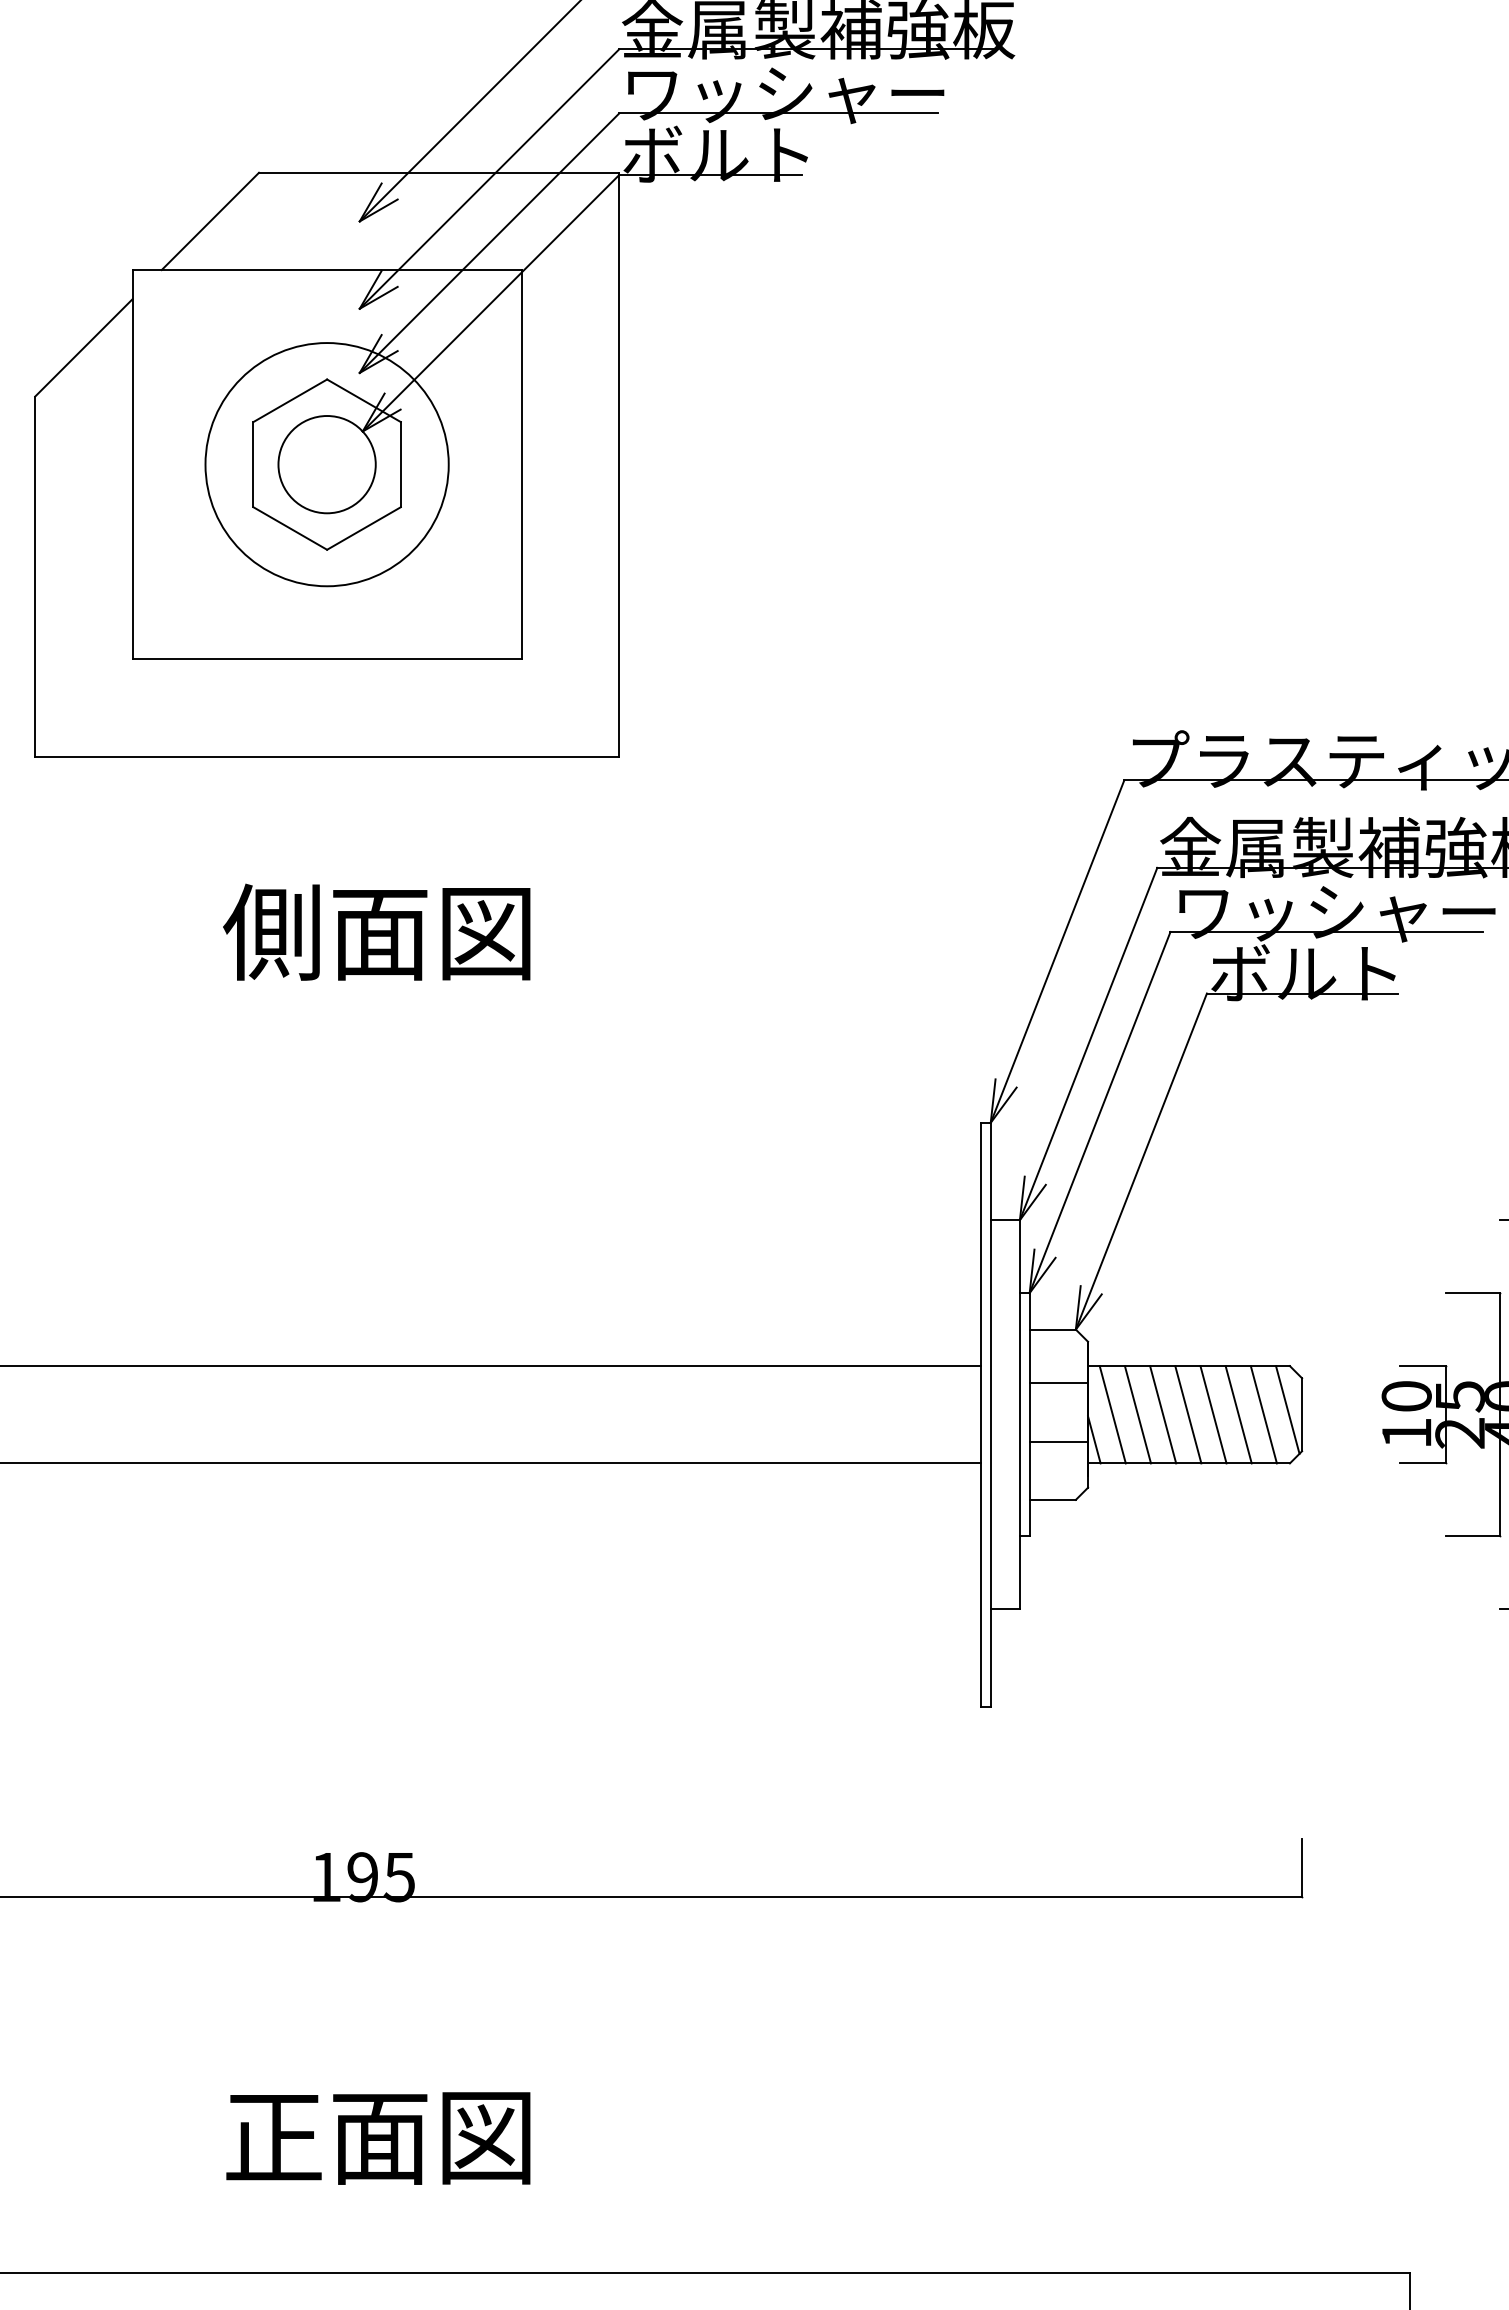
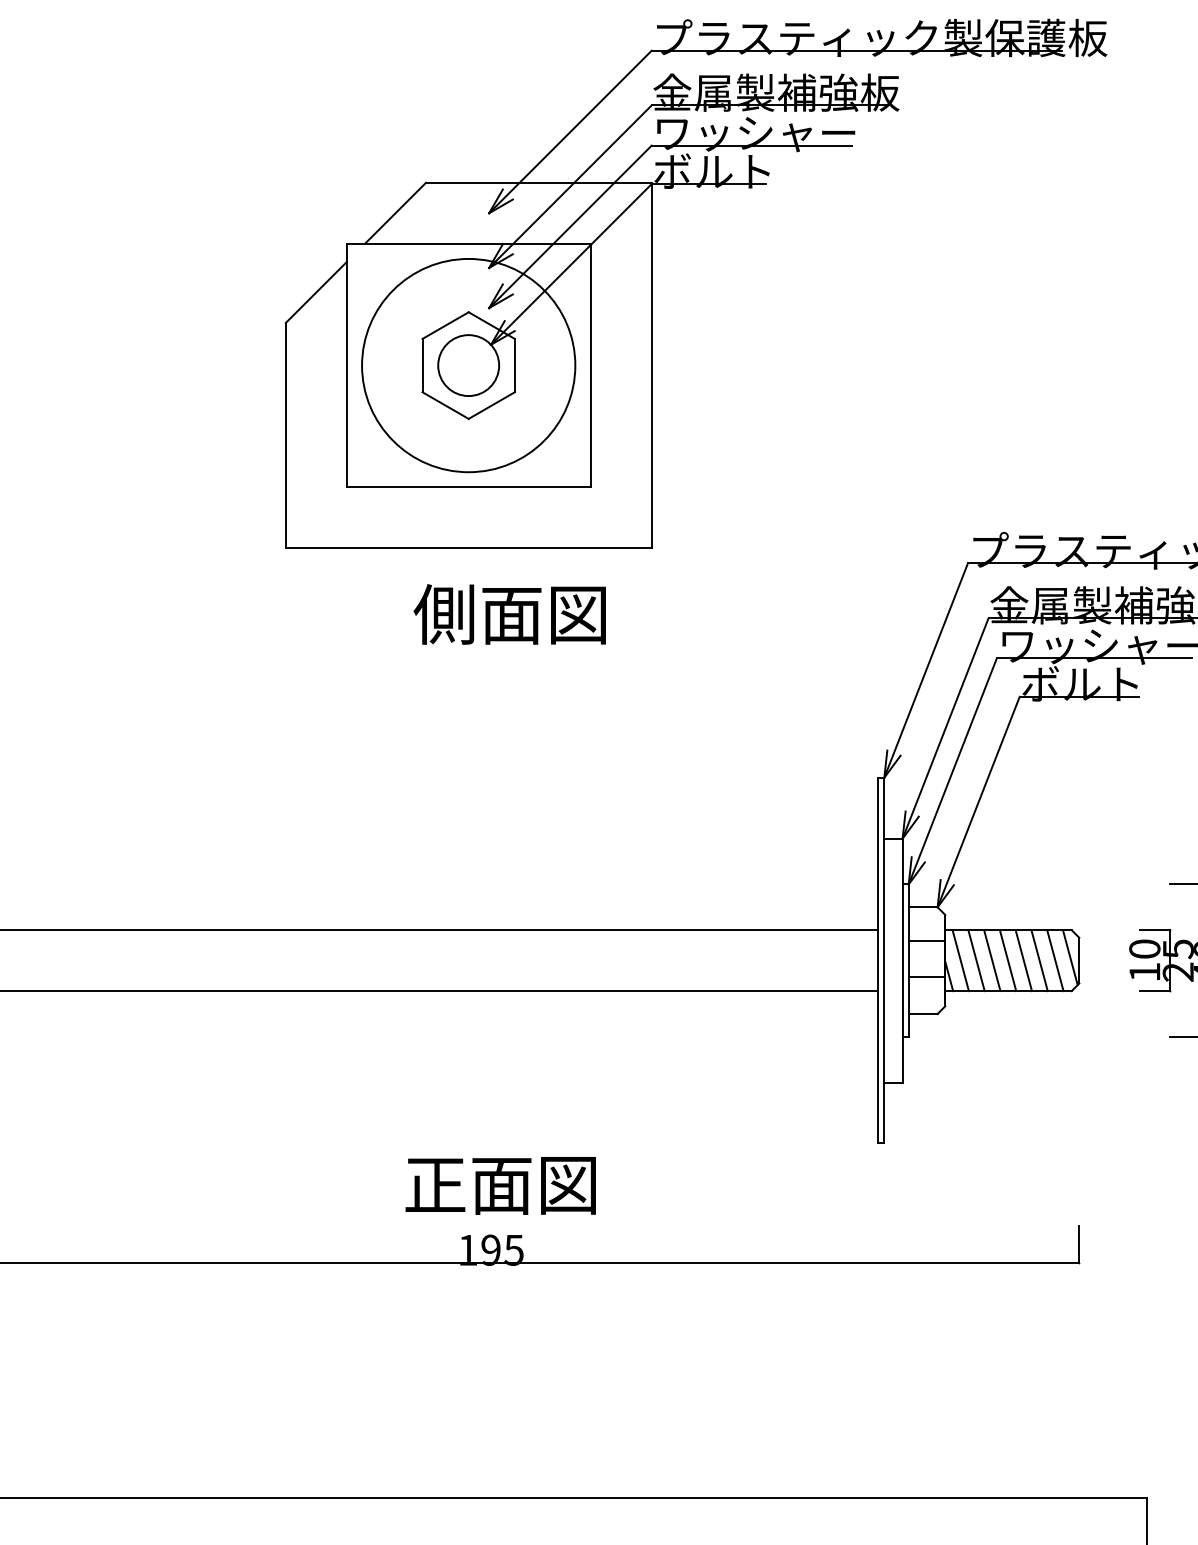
circle: (326, 464) -> (468, 365), size x1.4
text: (376, 932) -> (509, 614), moved
text: (377, 2137) -> (500, 1185), moved

